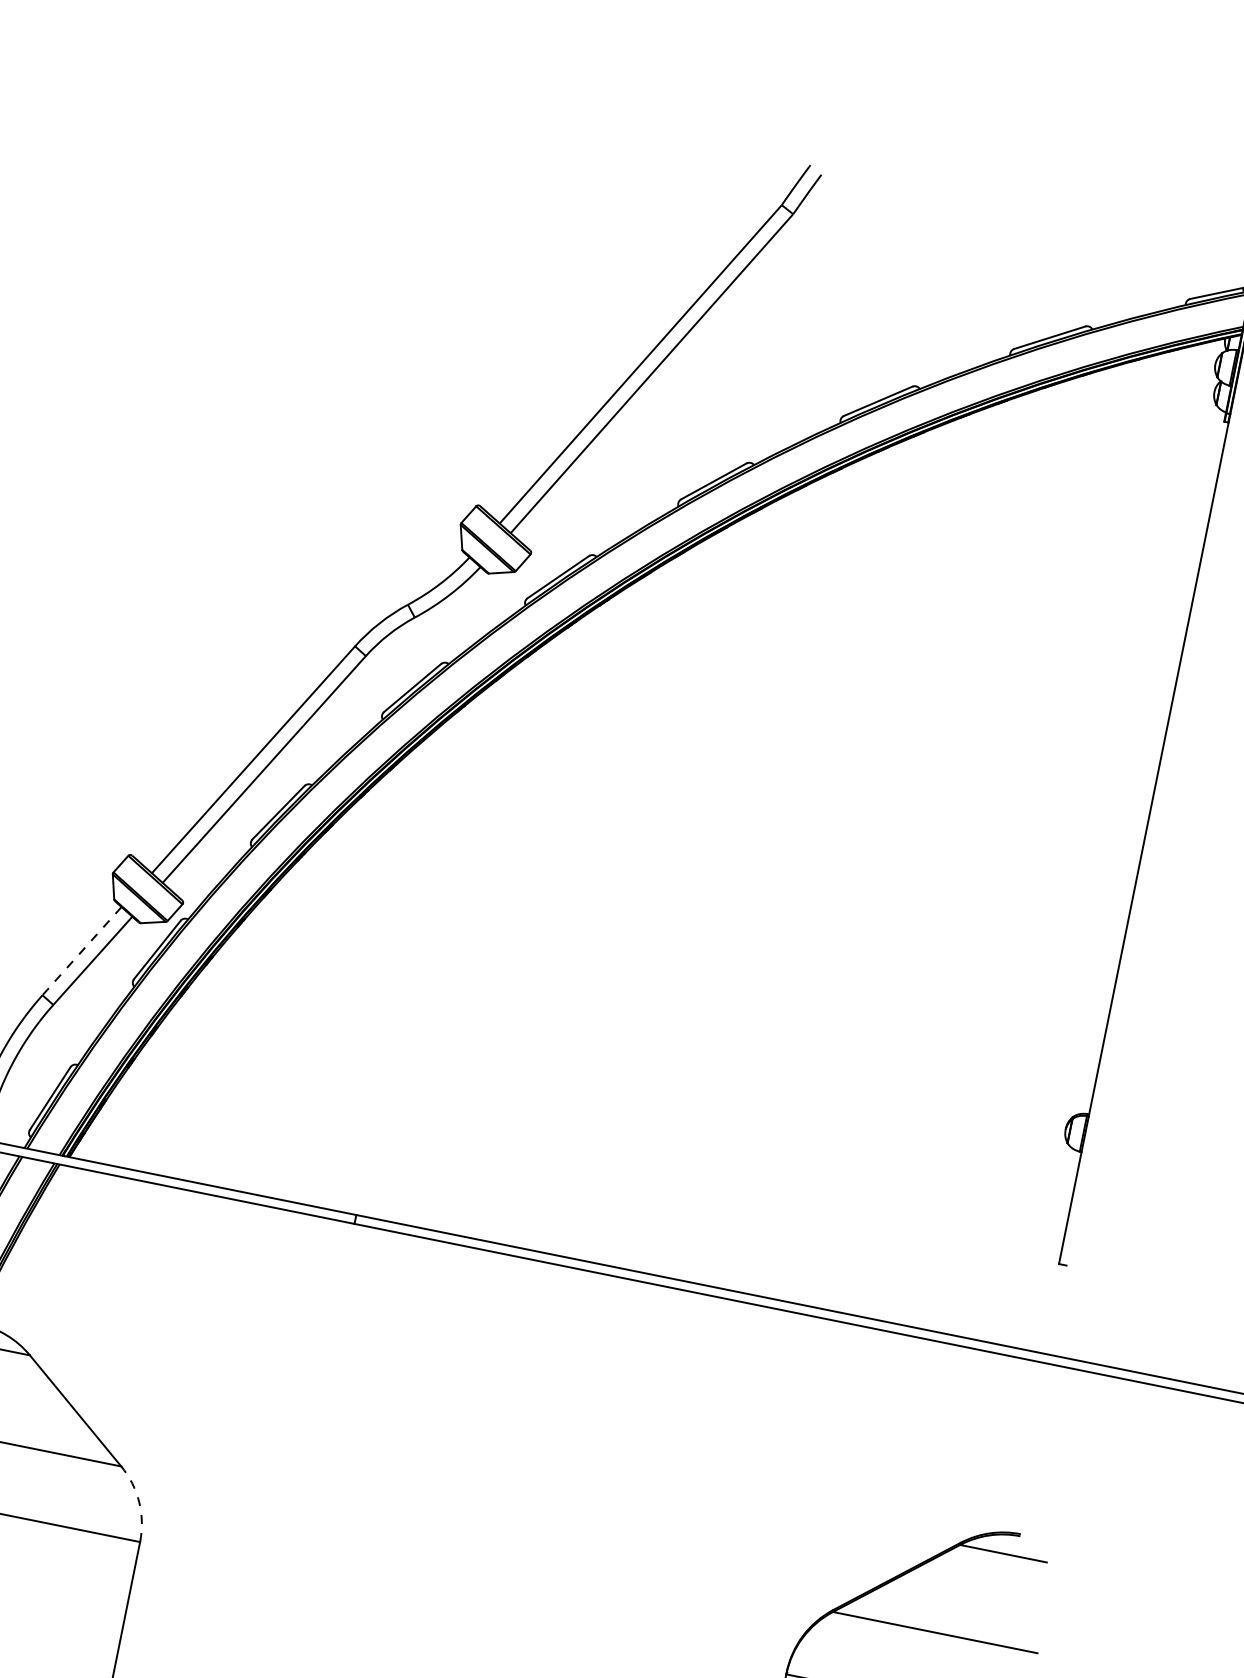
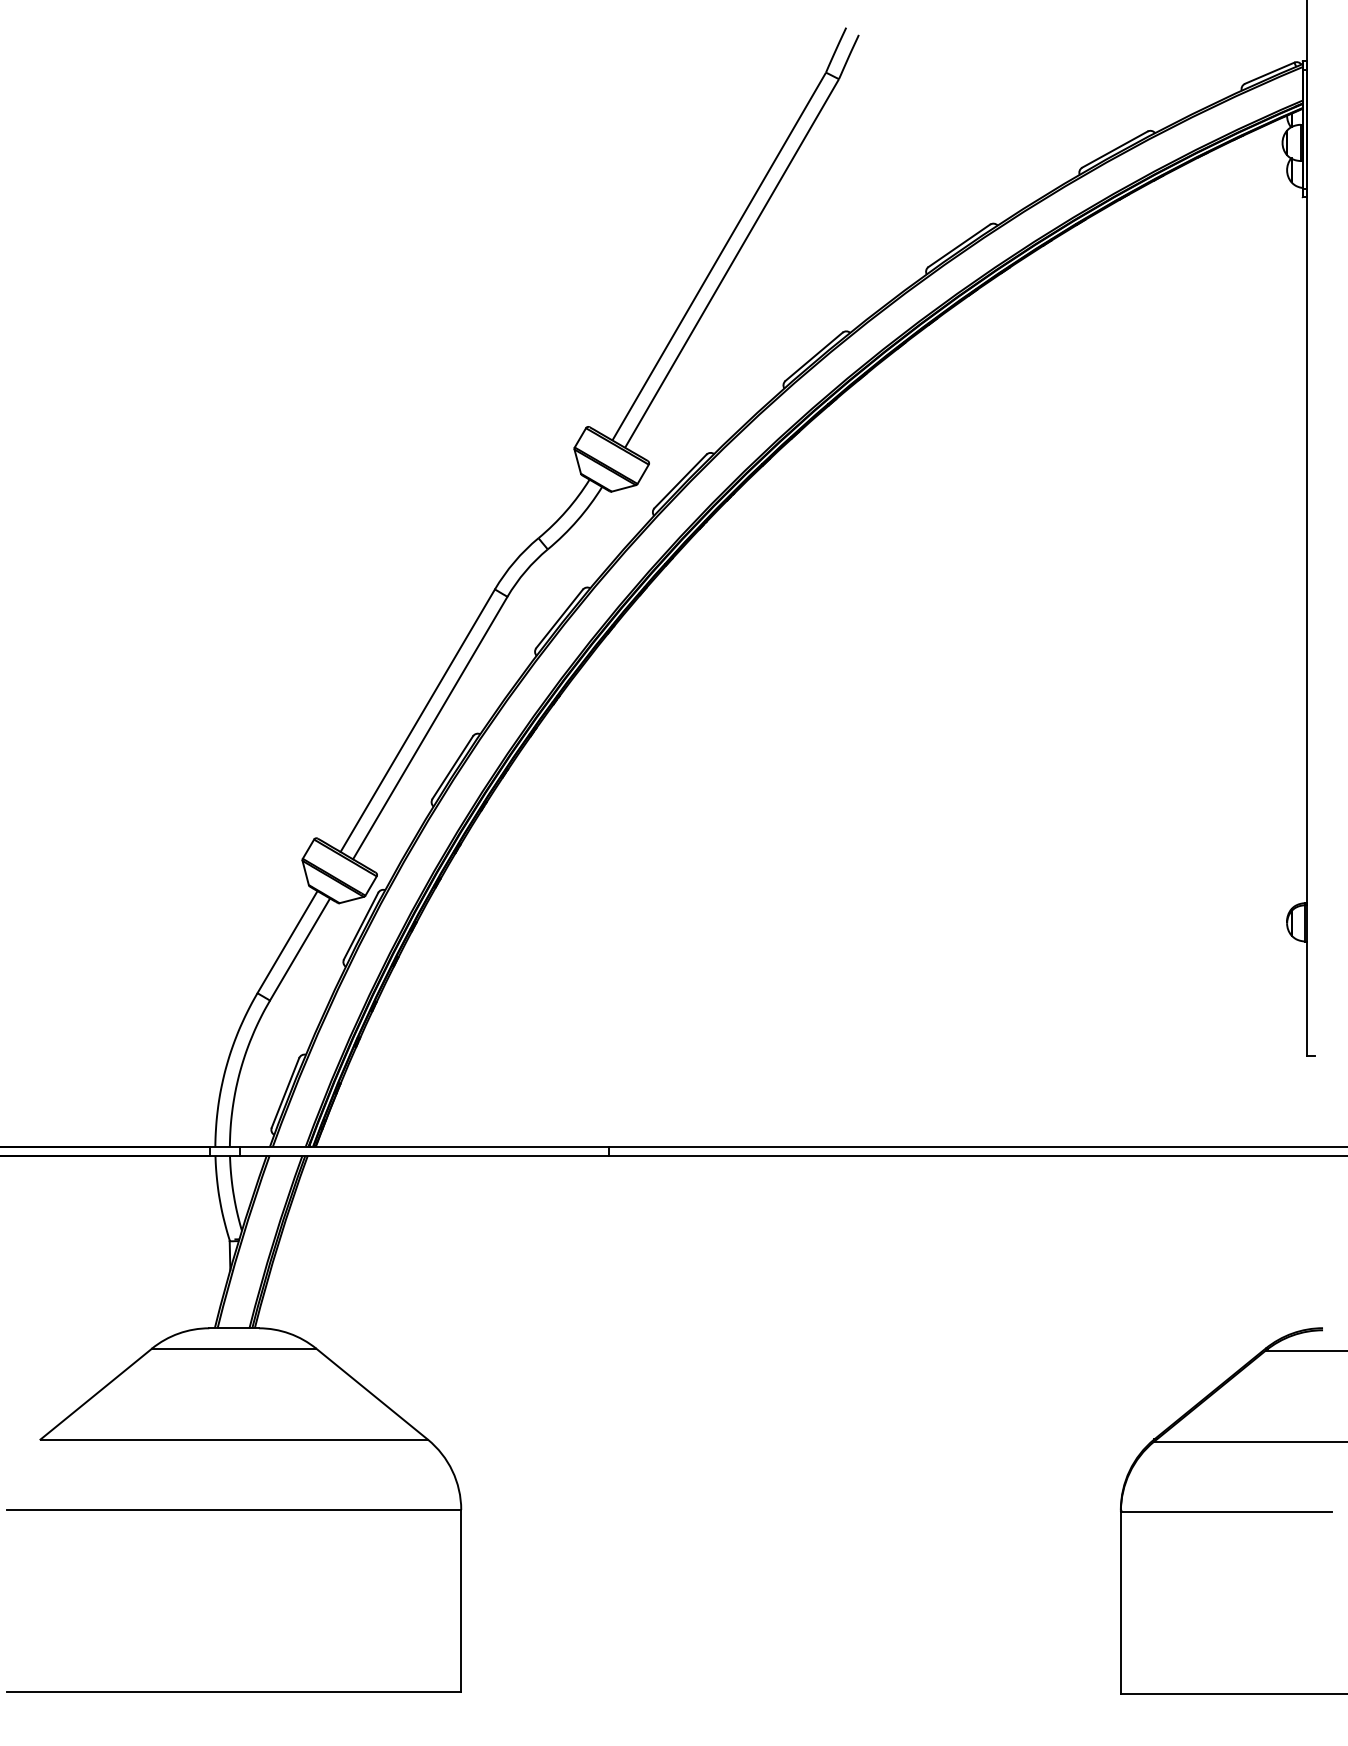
line: (81, 951) -> (287, 942), dashed -> solid
arc: (139, 1501) -> (452, 1470), dashed -> solid

